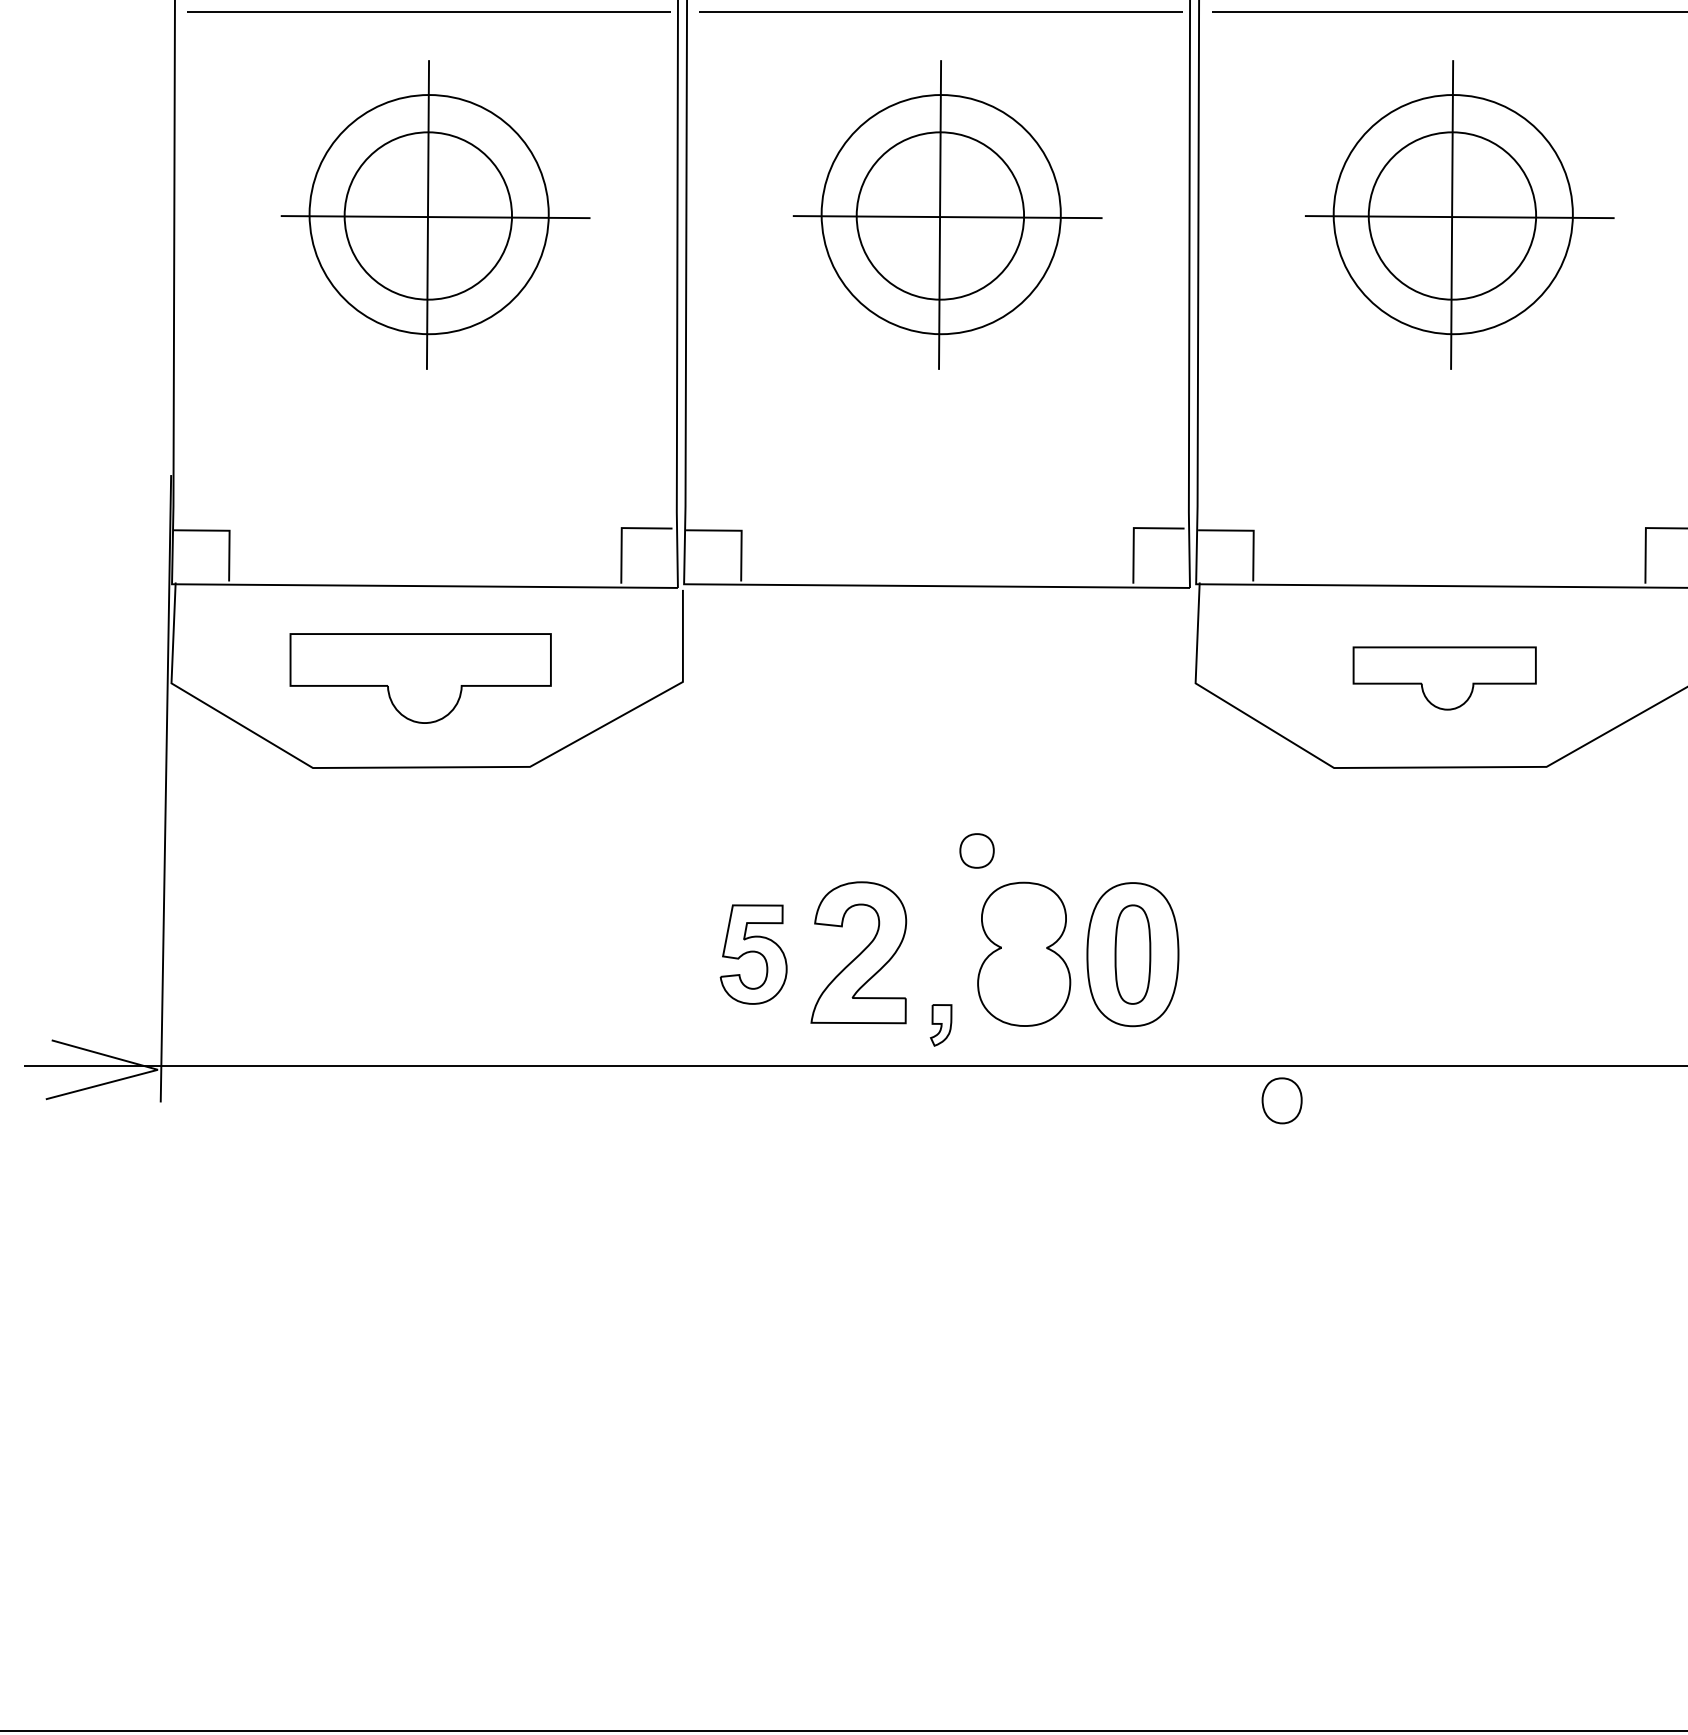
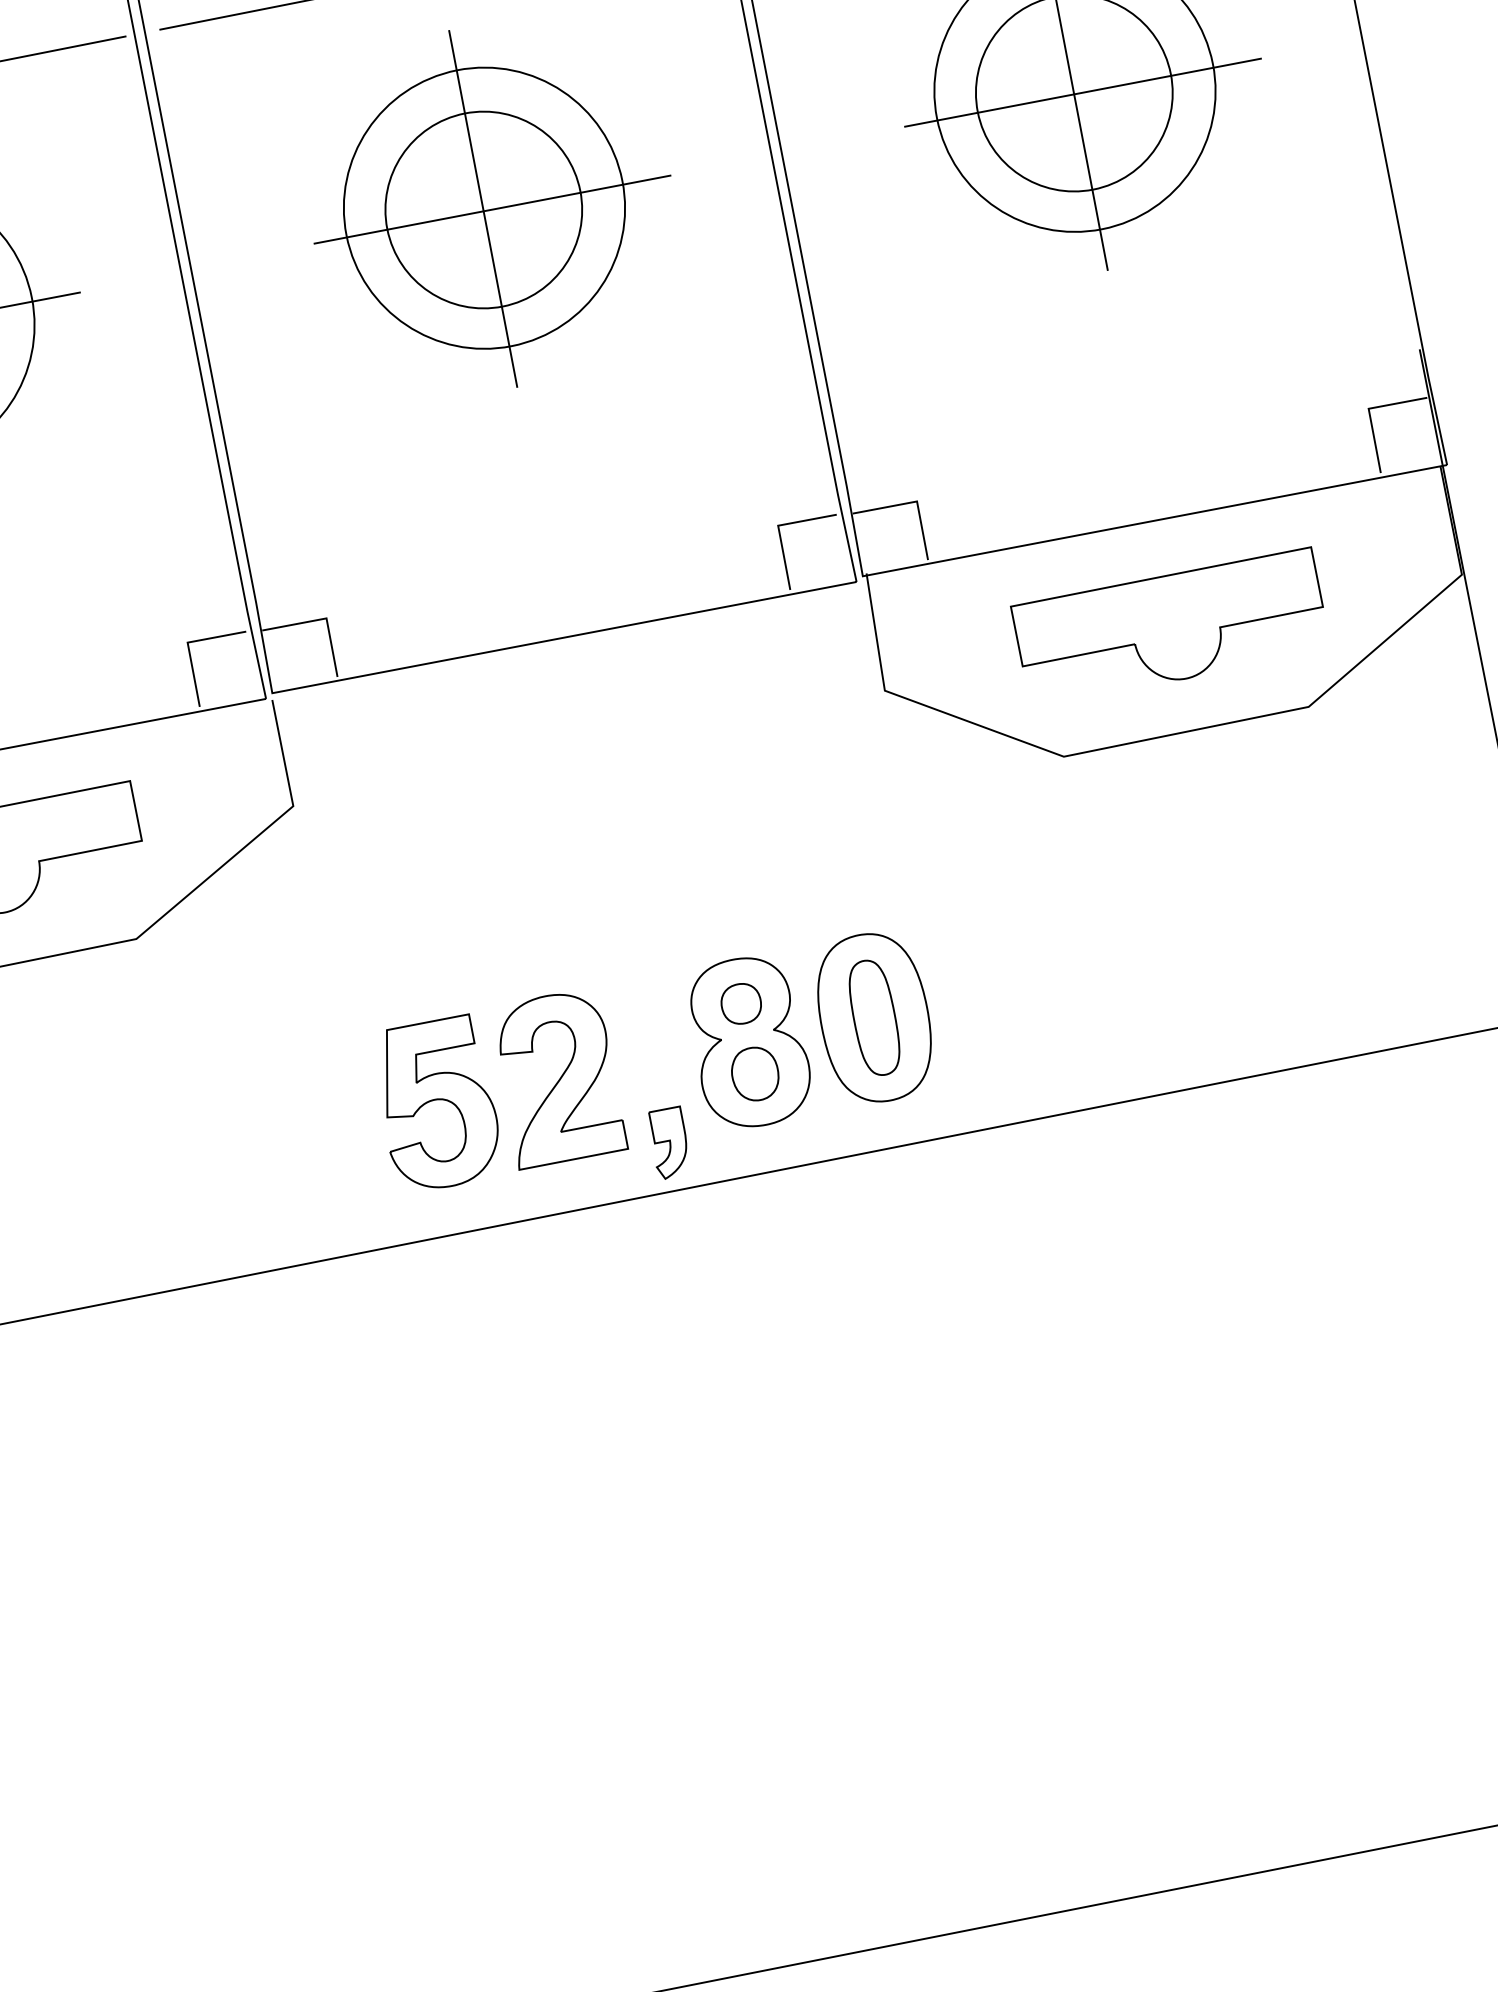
part: (1444, 678) -> (1170, 628), size x1.43
part: (976, 850) -> (740, 1003), moved
part: (753, 954) -> (436, 1104), size x1.43
part: (940, 1025) -> (668, 1143), size x1.43
part: (1281, 1100) -> (754, 1073), moved

